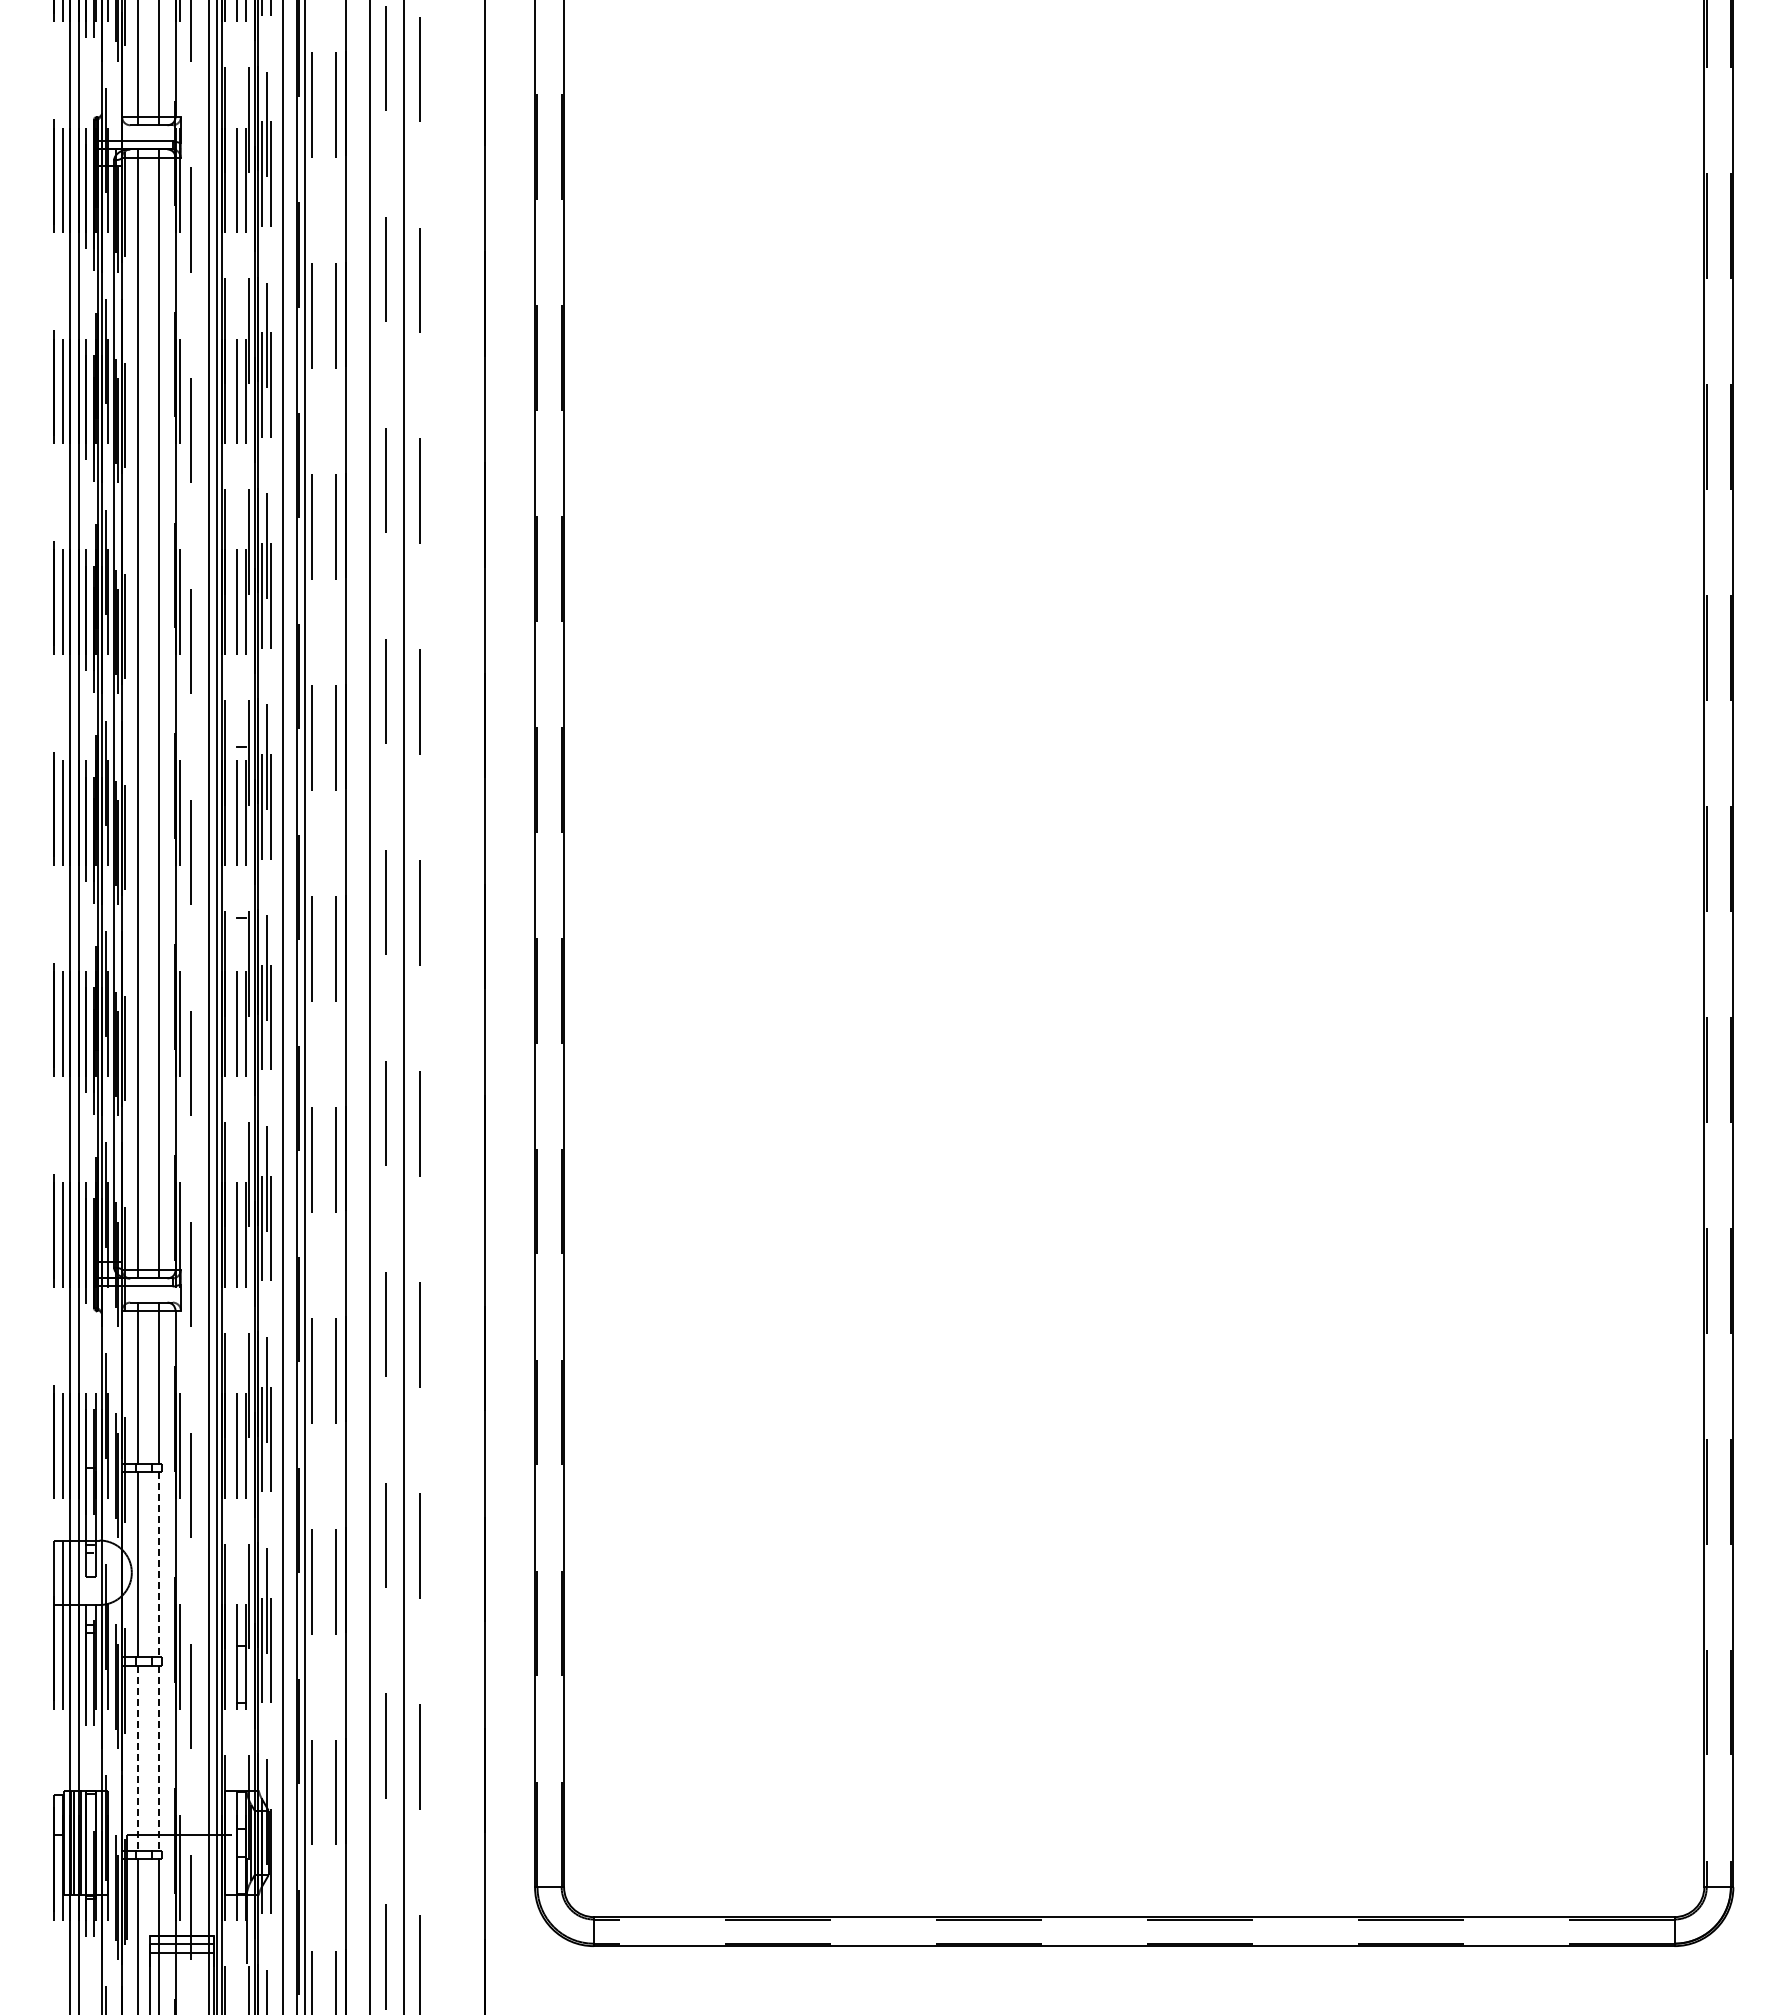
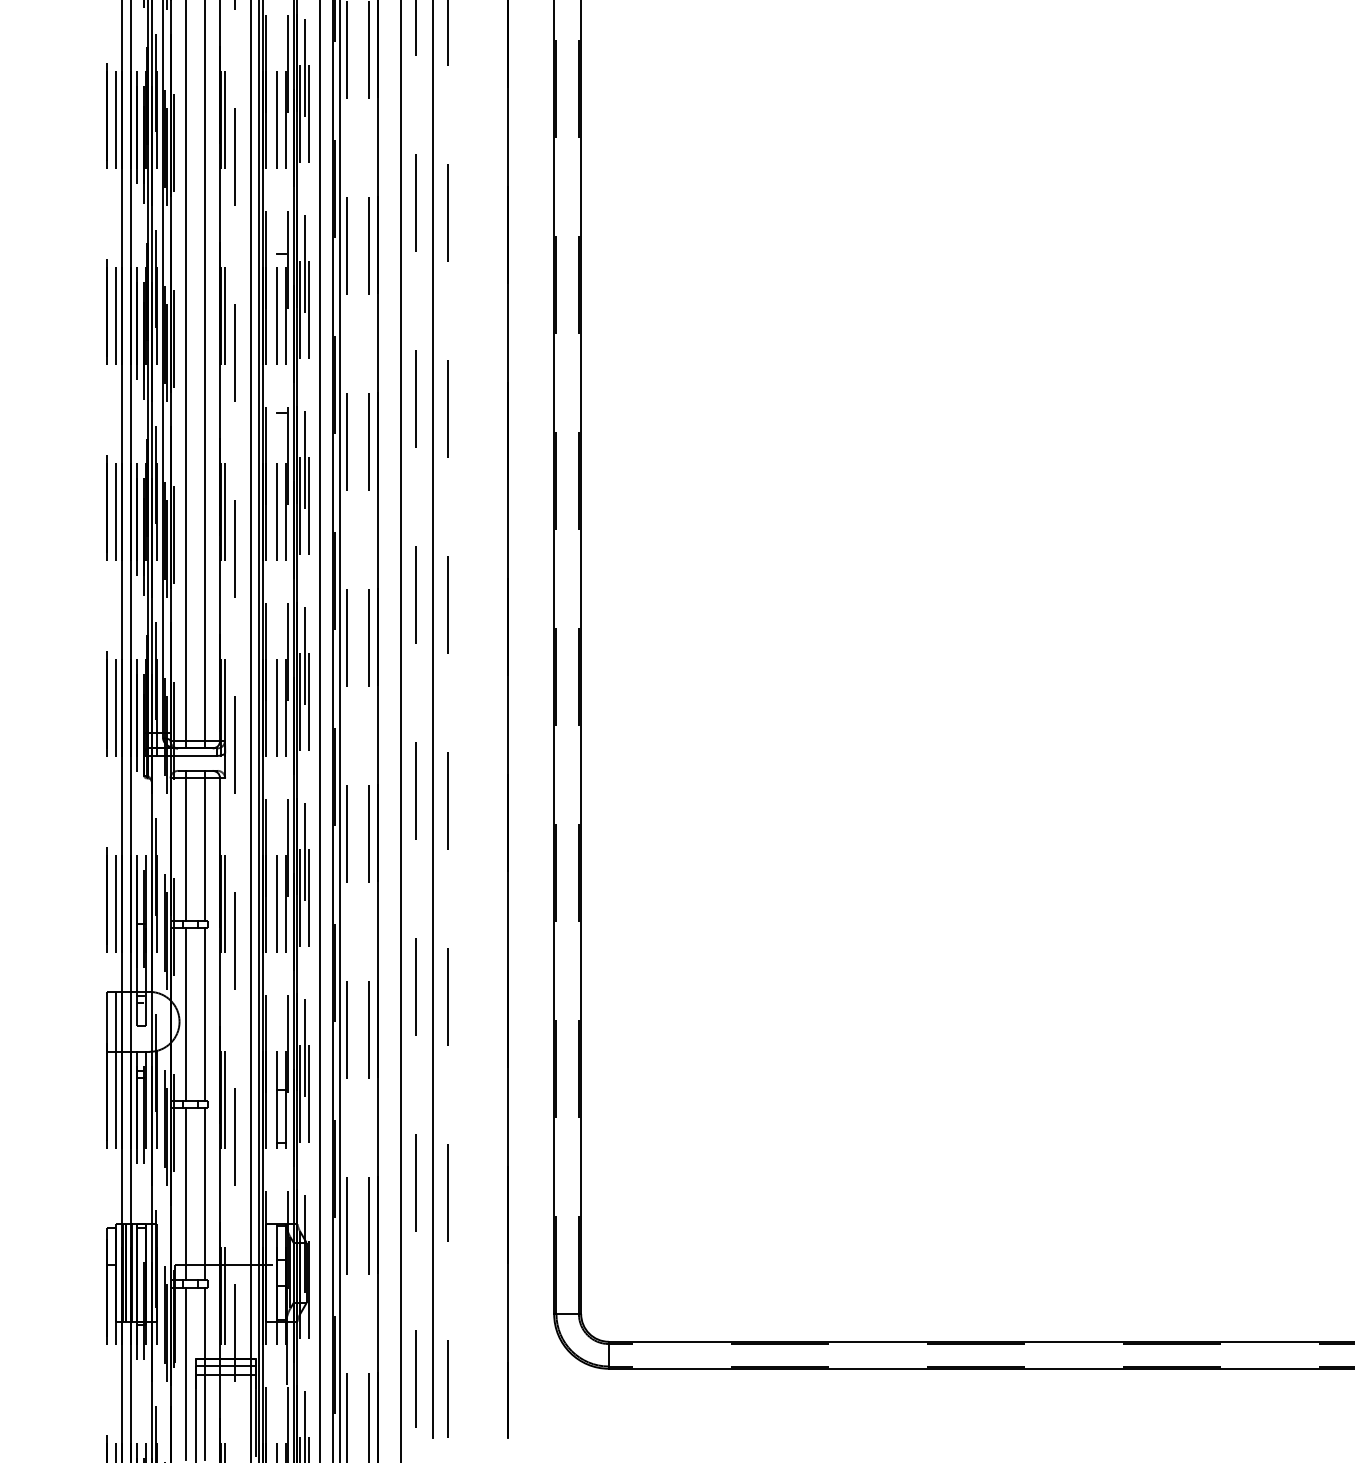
line: (159, 1564) -> (205, 1014), dashed -> solid
line: (138, 1758) -> (185, 1194), dashed -> solid
line: (159, 1758) -> (205, 1194), dashed -> solid

